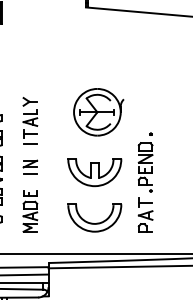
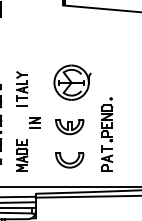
part: (30, 166) -> (34, 122), moved
part: (94, 172) -> (69, 127), size x0.7
part: (94, 217) -> (69, 160), size x0.7

